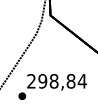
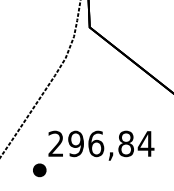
text: (53, 81) -> (94, 144), 298,84 -> 296,84

